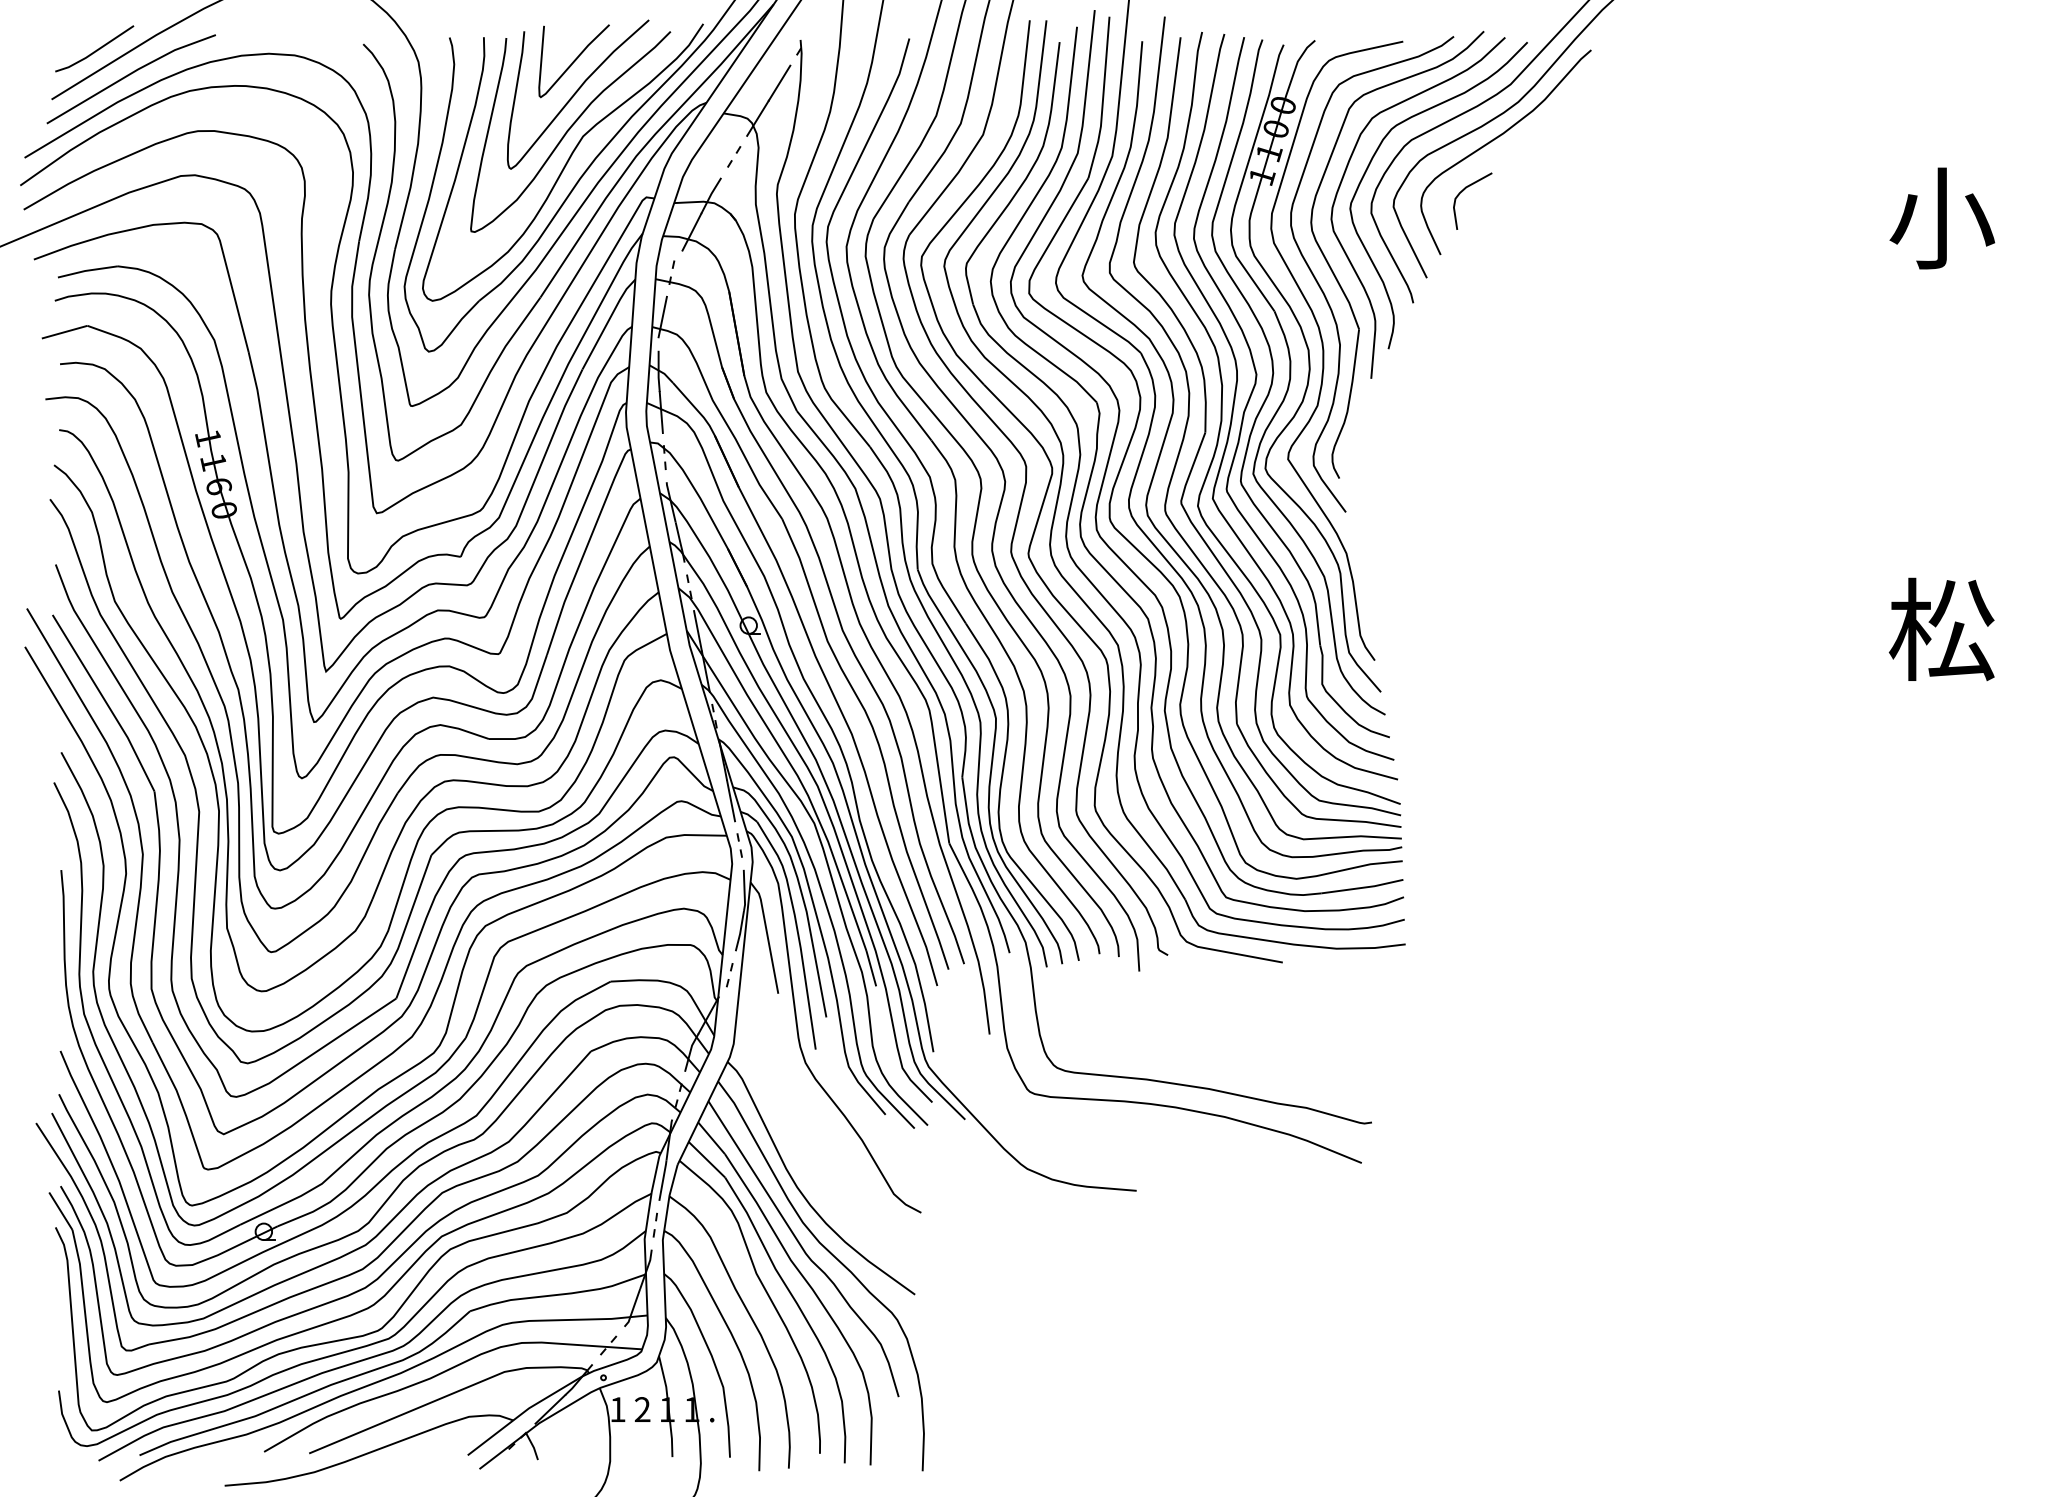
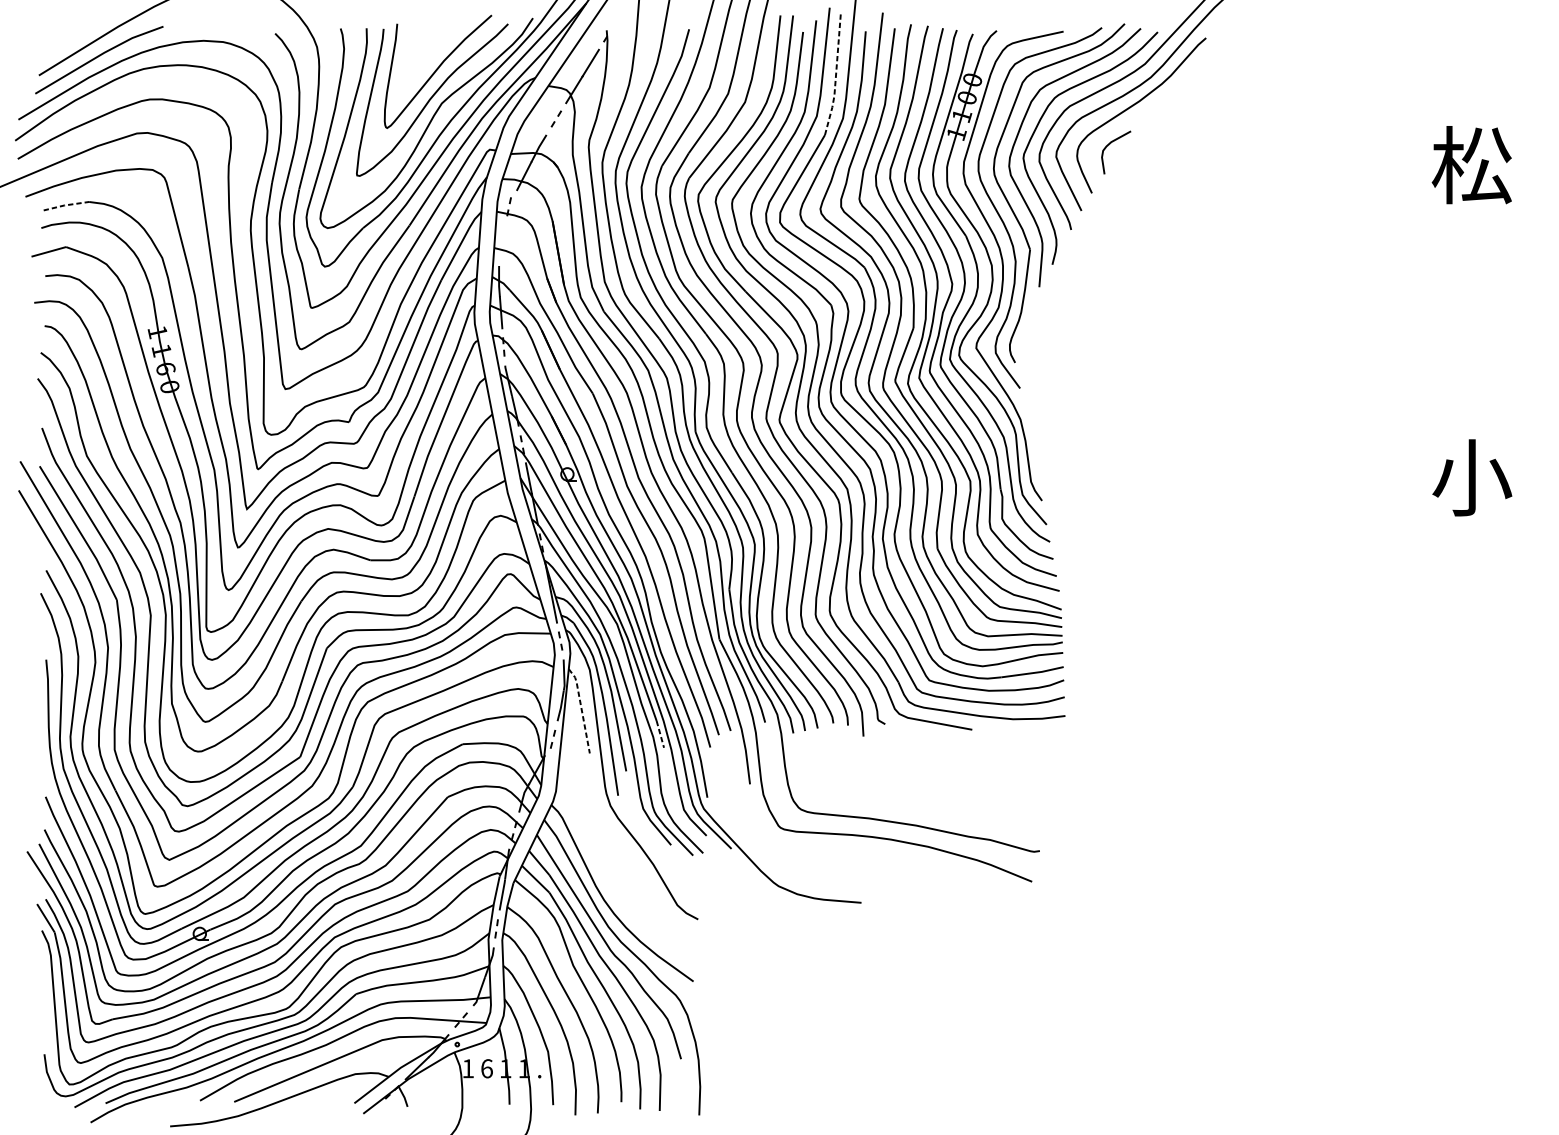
line: (96, 49) -> (72, 37), removed
curve: (573, 61) -> (434, 46), removed
line: (1103, 98) -> (836, 74), solid -> dashed
text: (1941, 217) -> (1471, 164), 小 -> 松
line: (87, 270) -> (66, 205), solid -> dashed
line: (662, 316) -> (502, 240), removed
text: (1941, 629) -> (1471, 477), 松 -> 小
line: (767, 935) -> (581, 709), solid -> dashed
line: (871, 969) -> (660, 735), solid -> dashed
text: (642, 1409) -> (486, 1068), 2 -> 6

